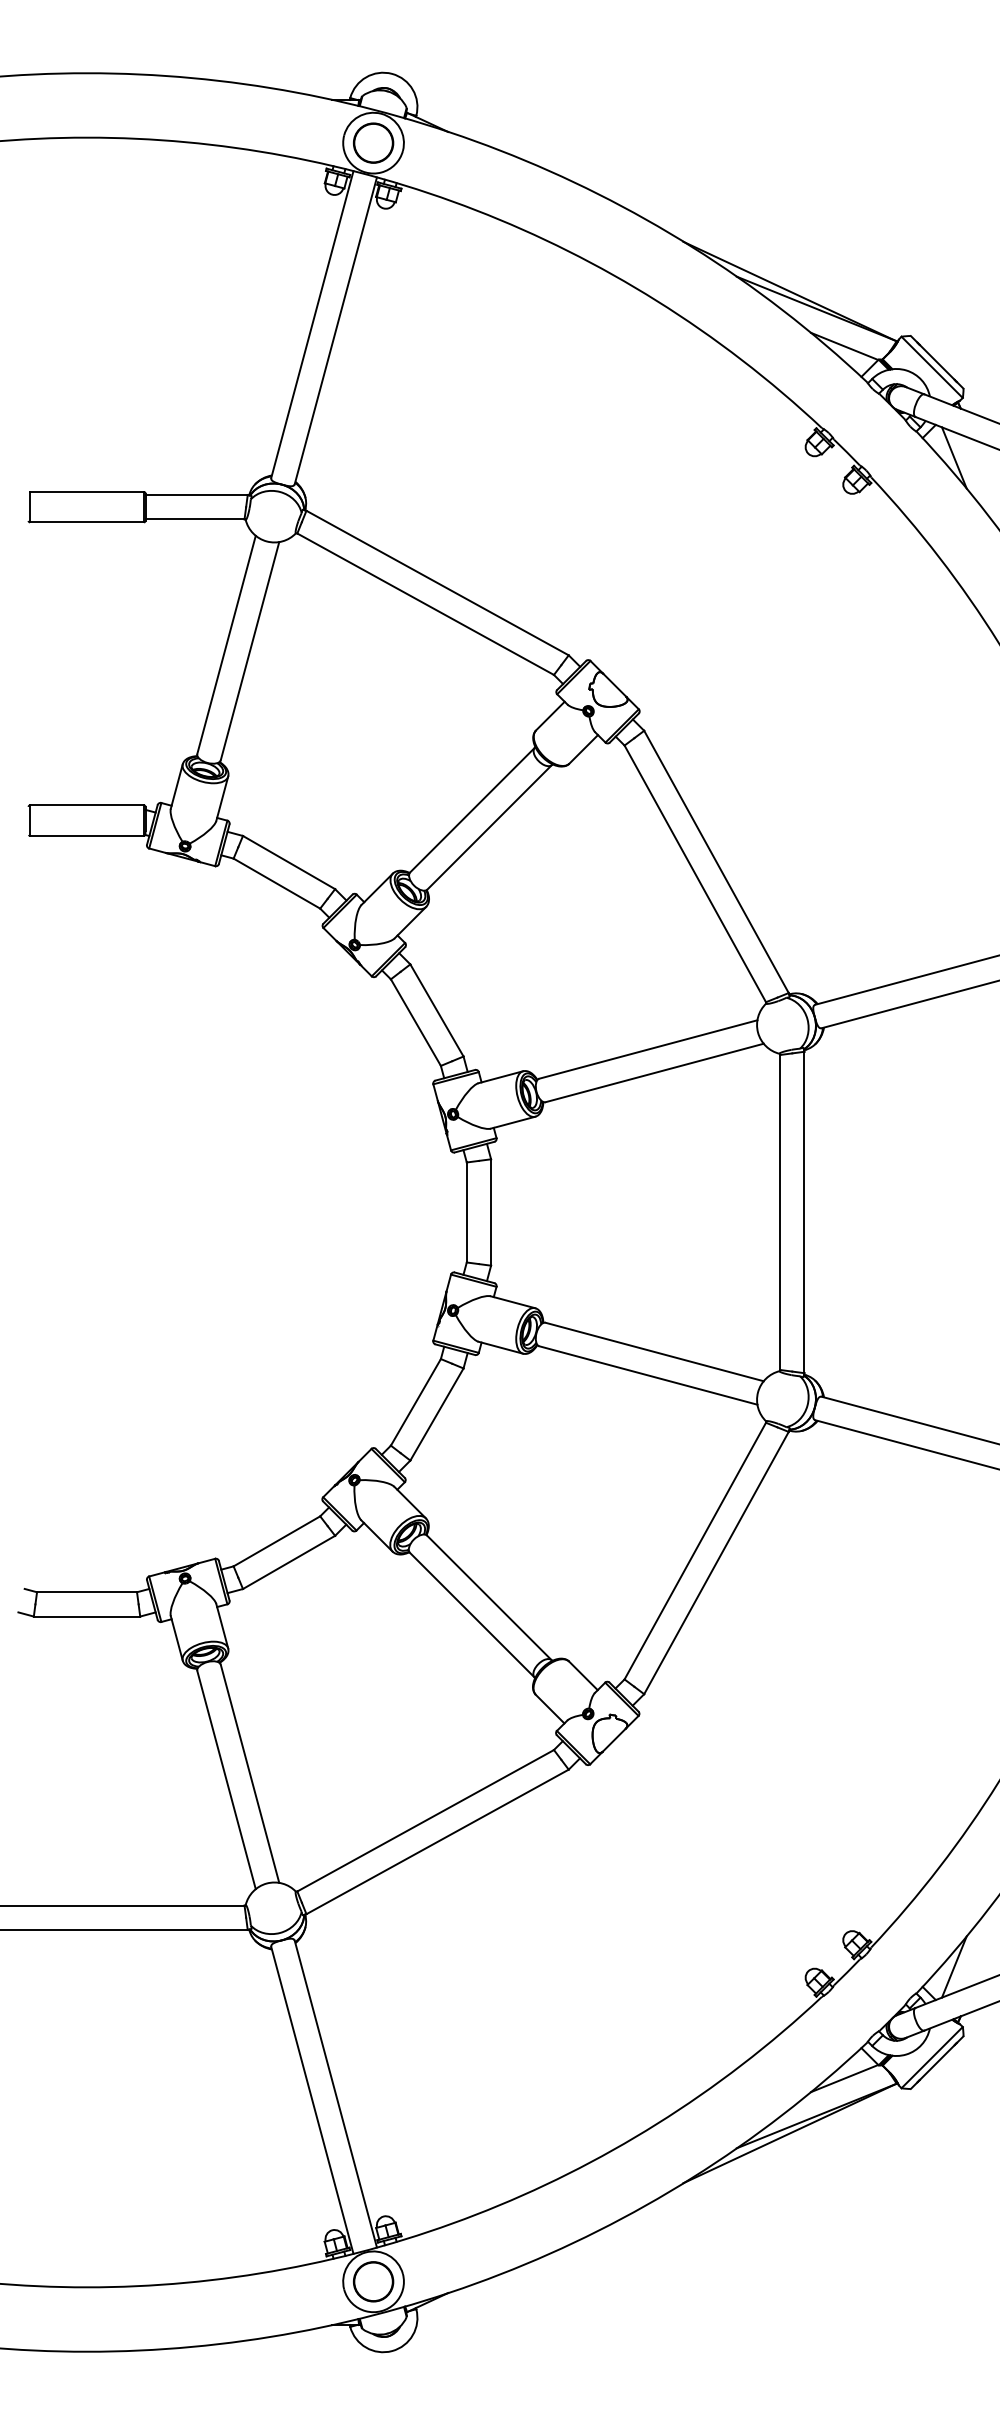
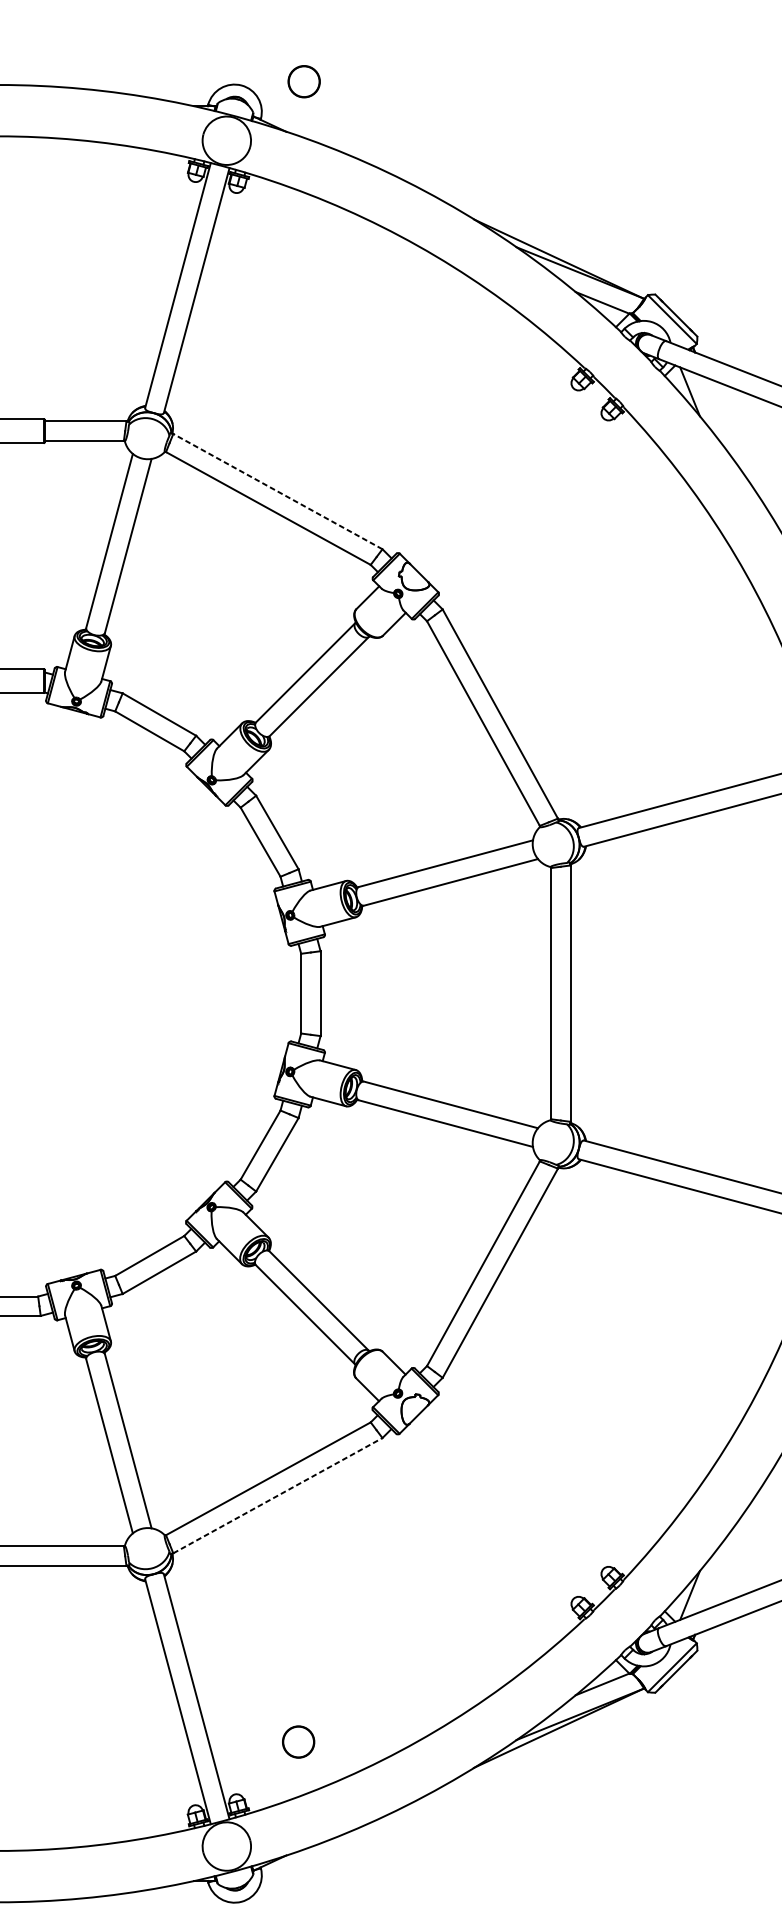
circle: (373, 142) -> (304, 81), moved
line: (437, 583) -> (277, 491), solid -> dashed
line: (437, 1841) -> (277, 1495), solid -> dashed
circle: (373, 2281) -> (298, 1741), moved

